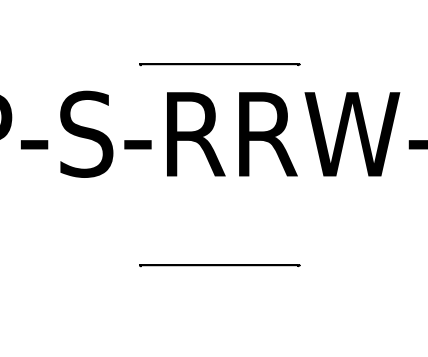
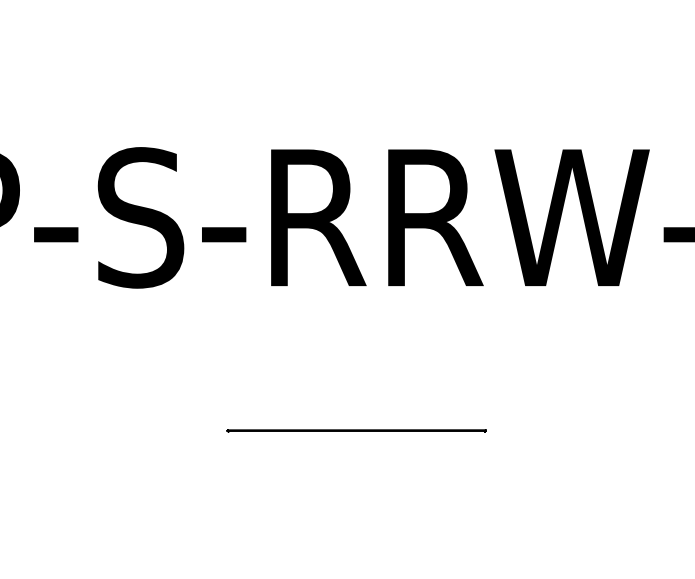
line: (219, 64) -> (356, 104), removed

